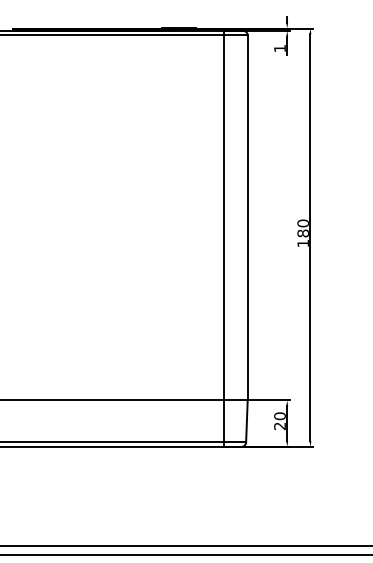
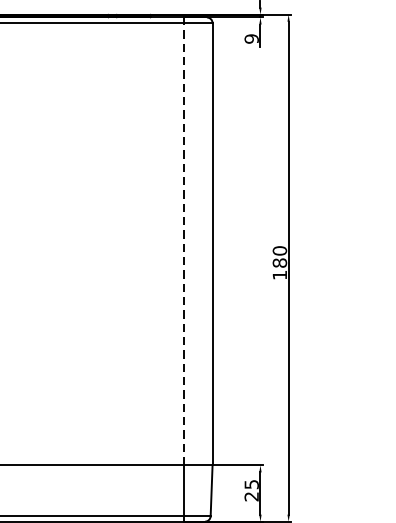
text: (279, 48) -> (251, 38), 1 -> 9
line: (224, 217) -> (184, 243), solid -> dashed
text: (279, 416) -> (251, 484), 20 -> 25

